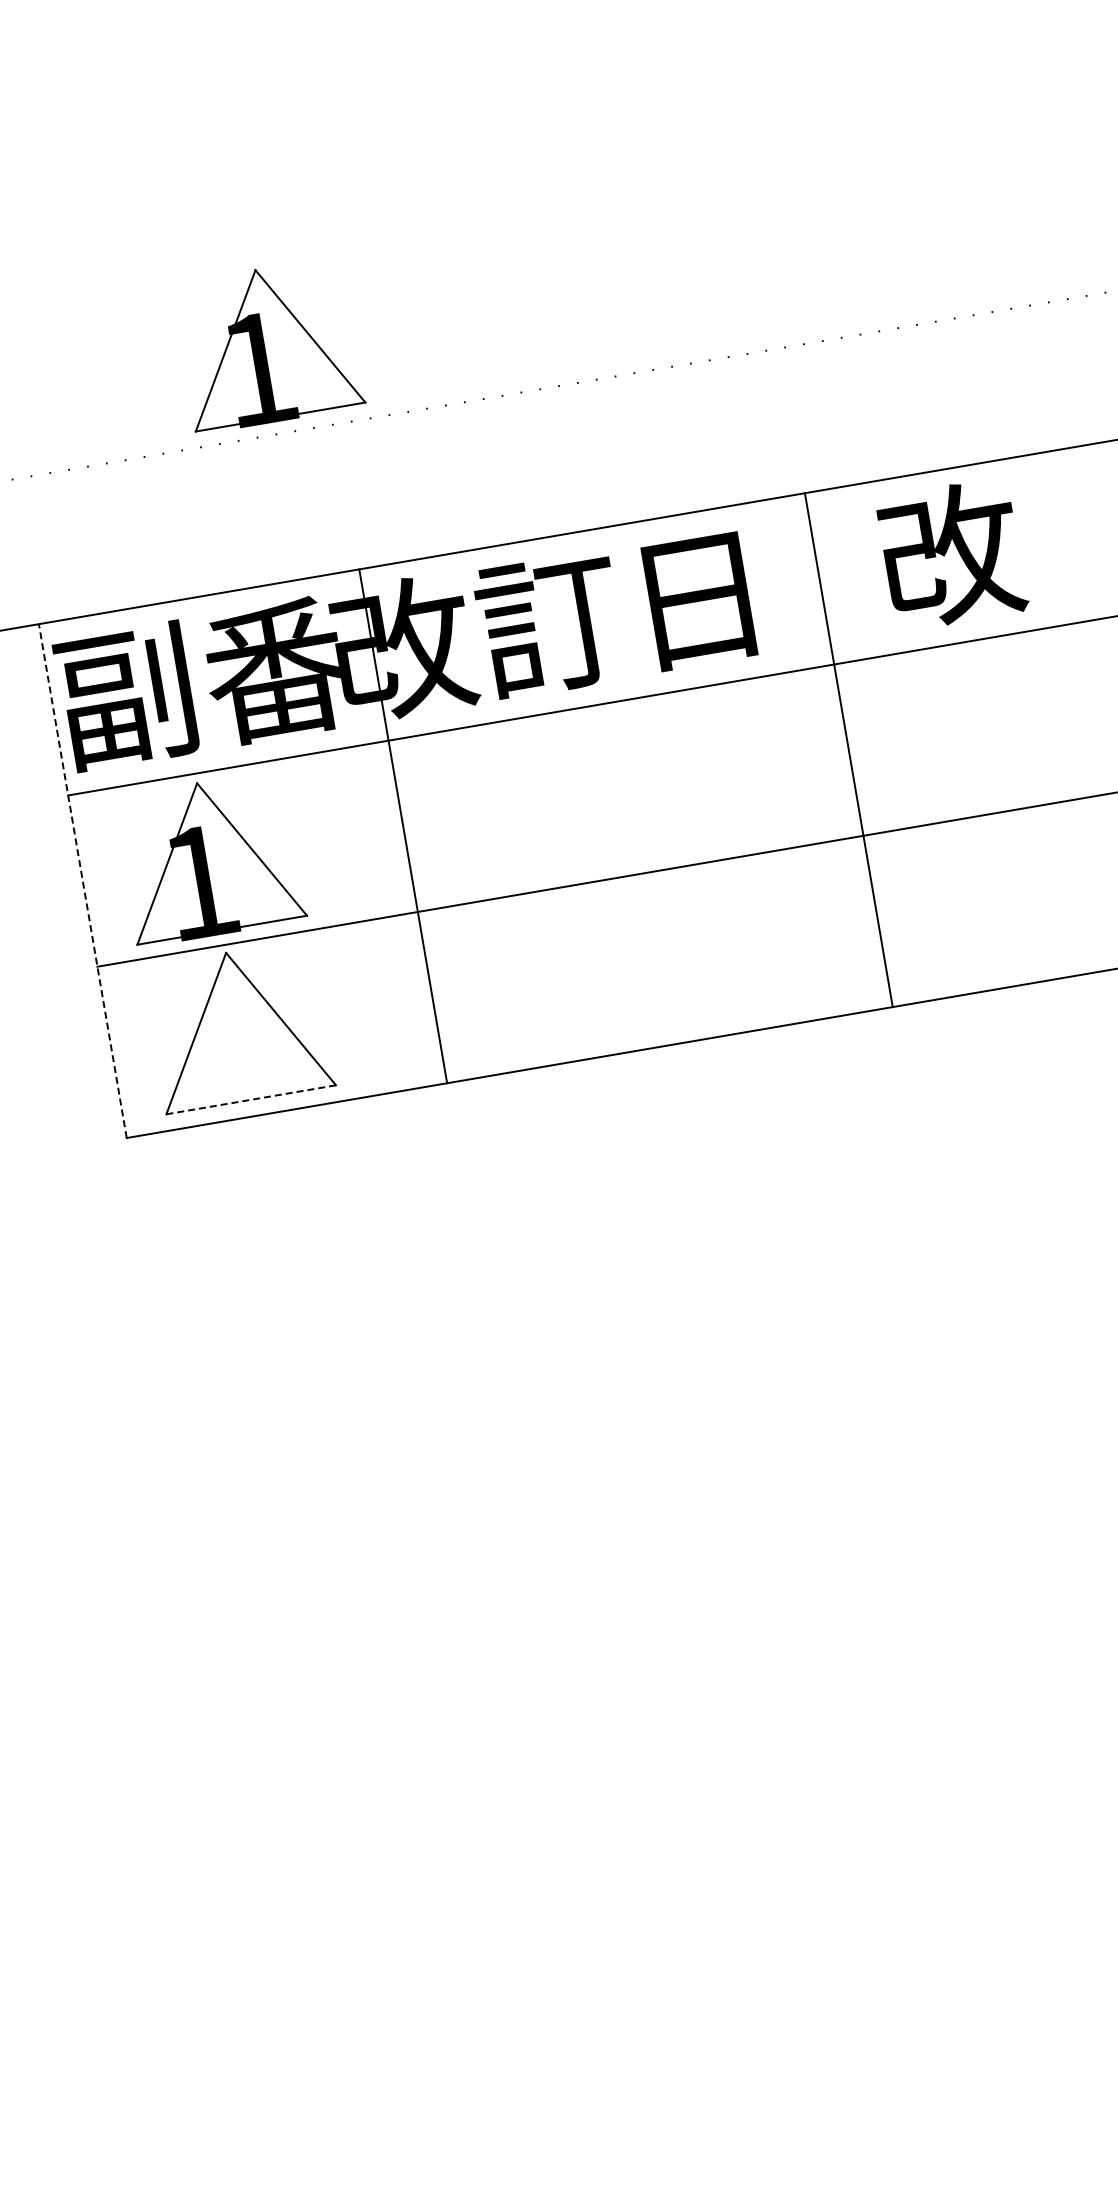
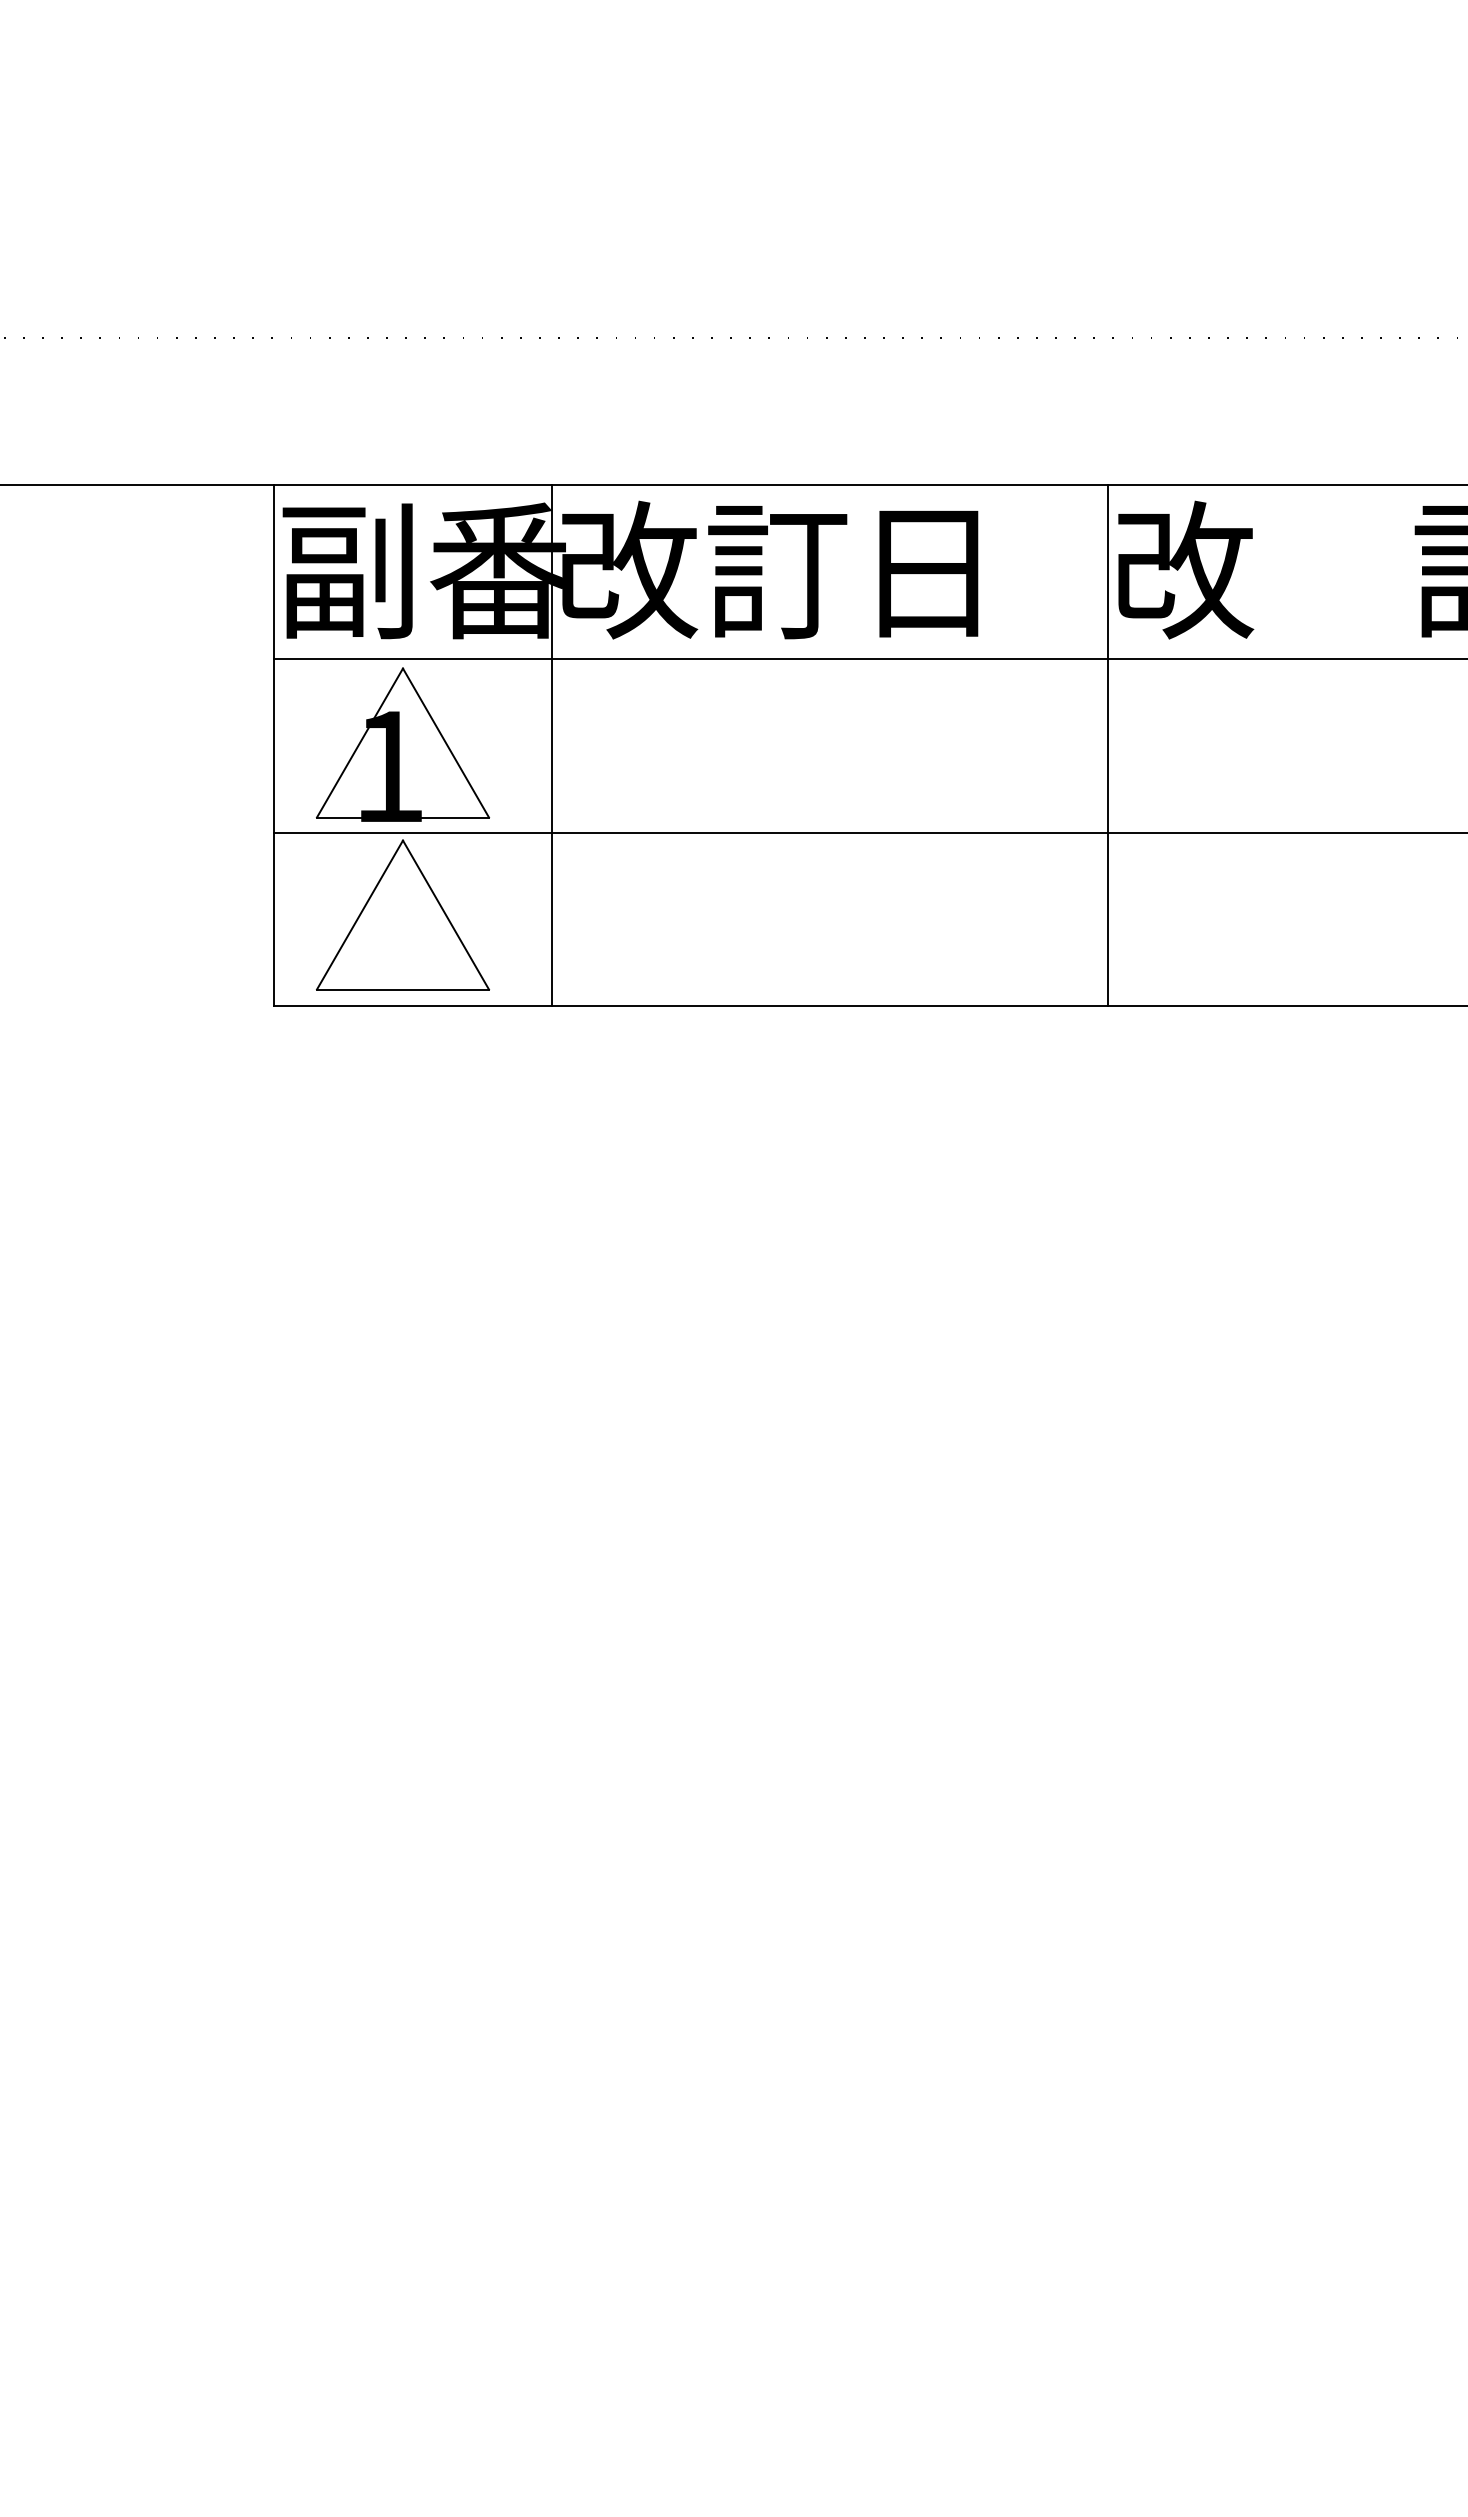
part: (267, 345) -> (546, 248), removed
line: (848, 750) -> (1107, 745), moved
line: (402, 826) -> (551, 745), moved
line: (82, 881) -> (273, 745), dashed -> solid
line: (251, 1099) -> (403, 989), dashed -> solid

